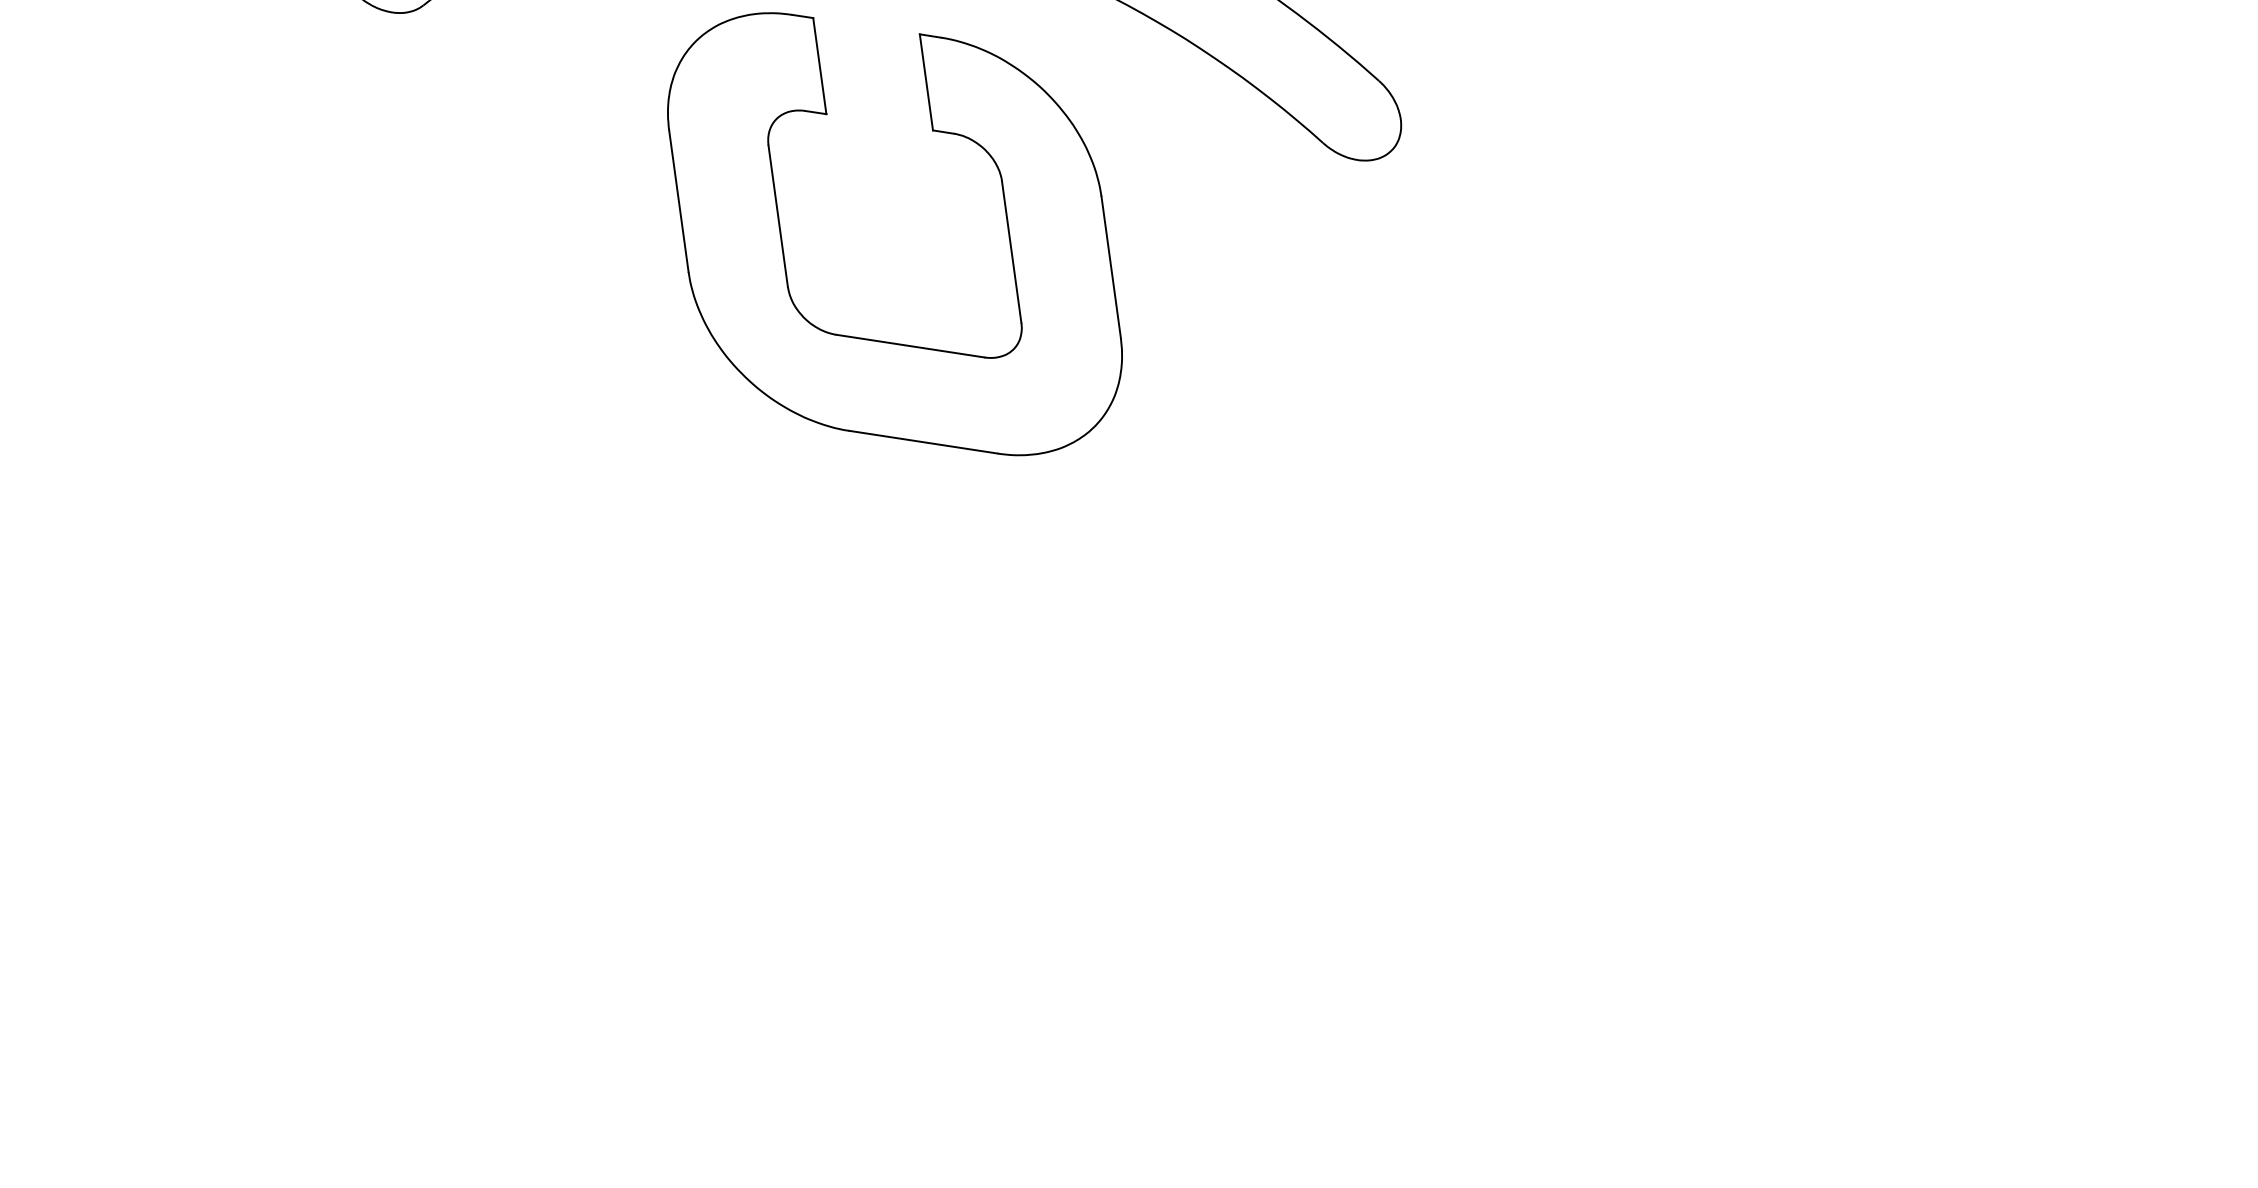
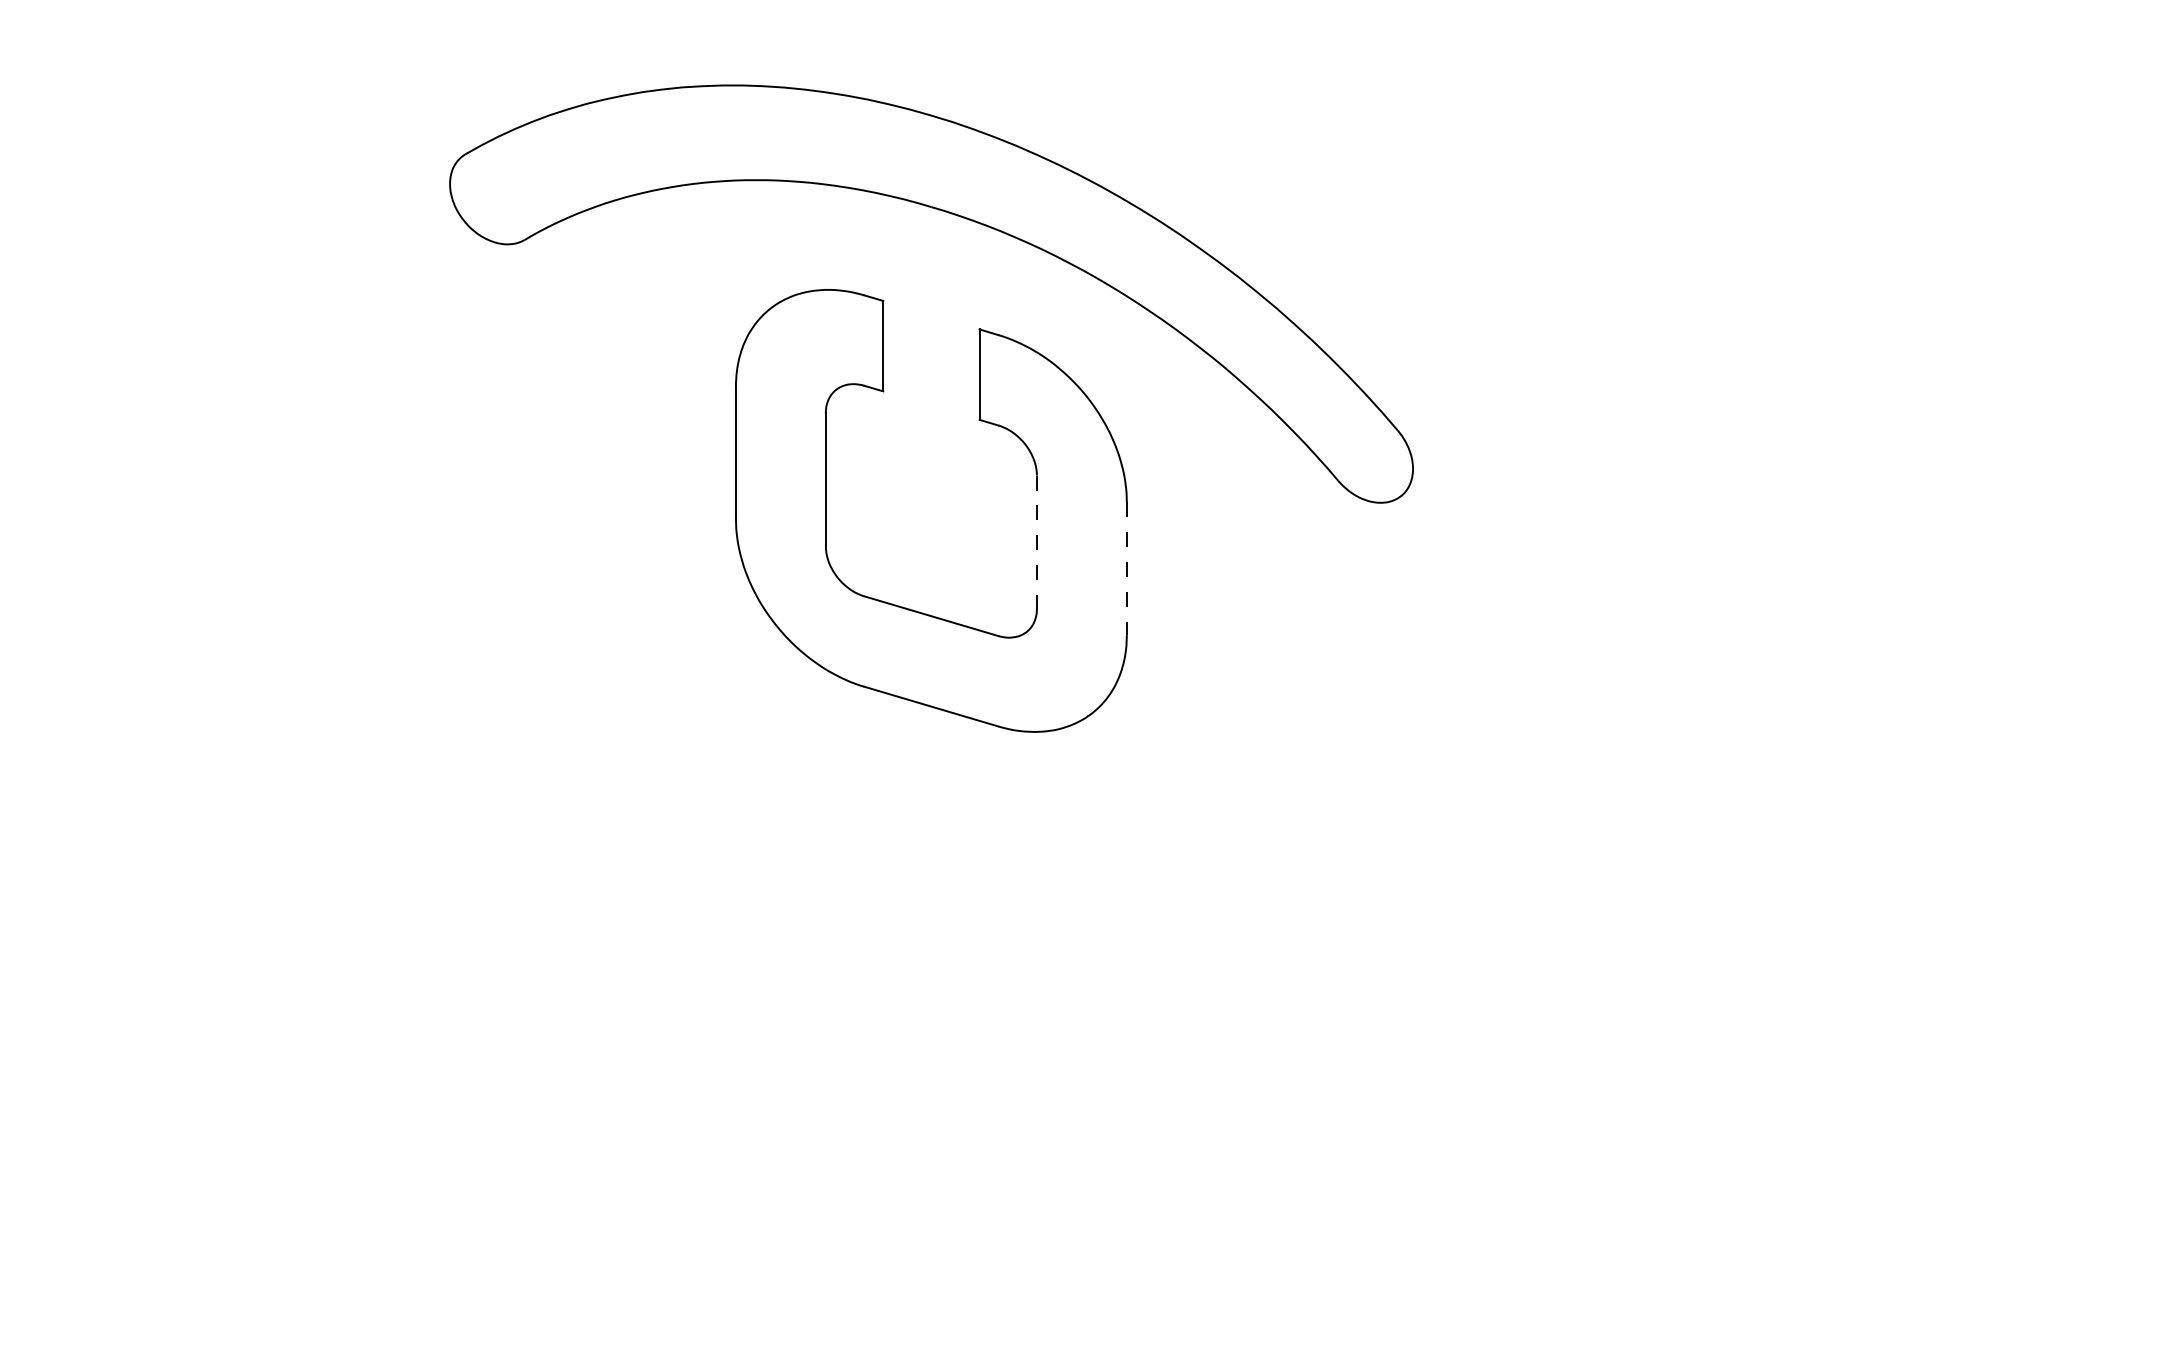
line: (1011, 252) -> (1036, 542), solid -> dashed
line: (1110, 268) -> (1126, 569), solid -> dashed

